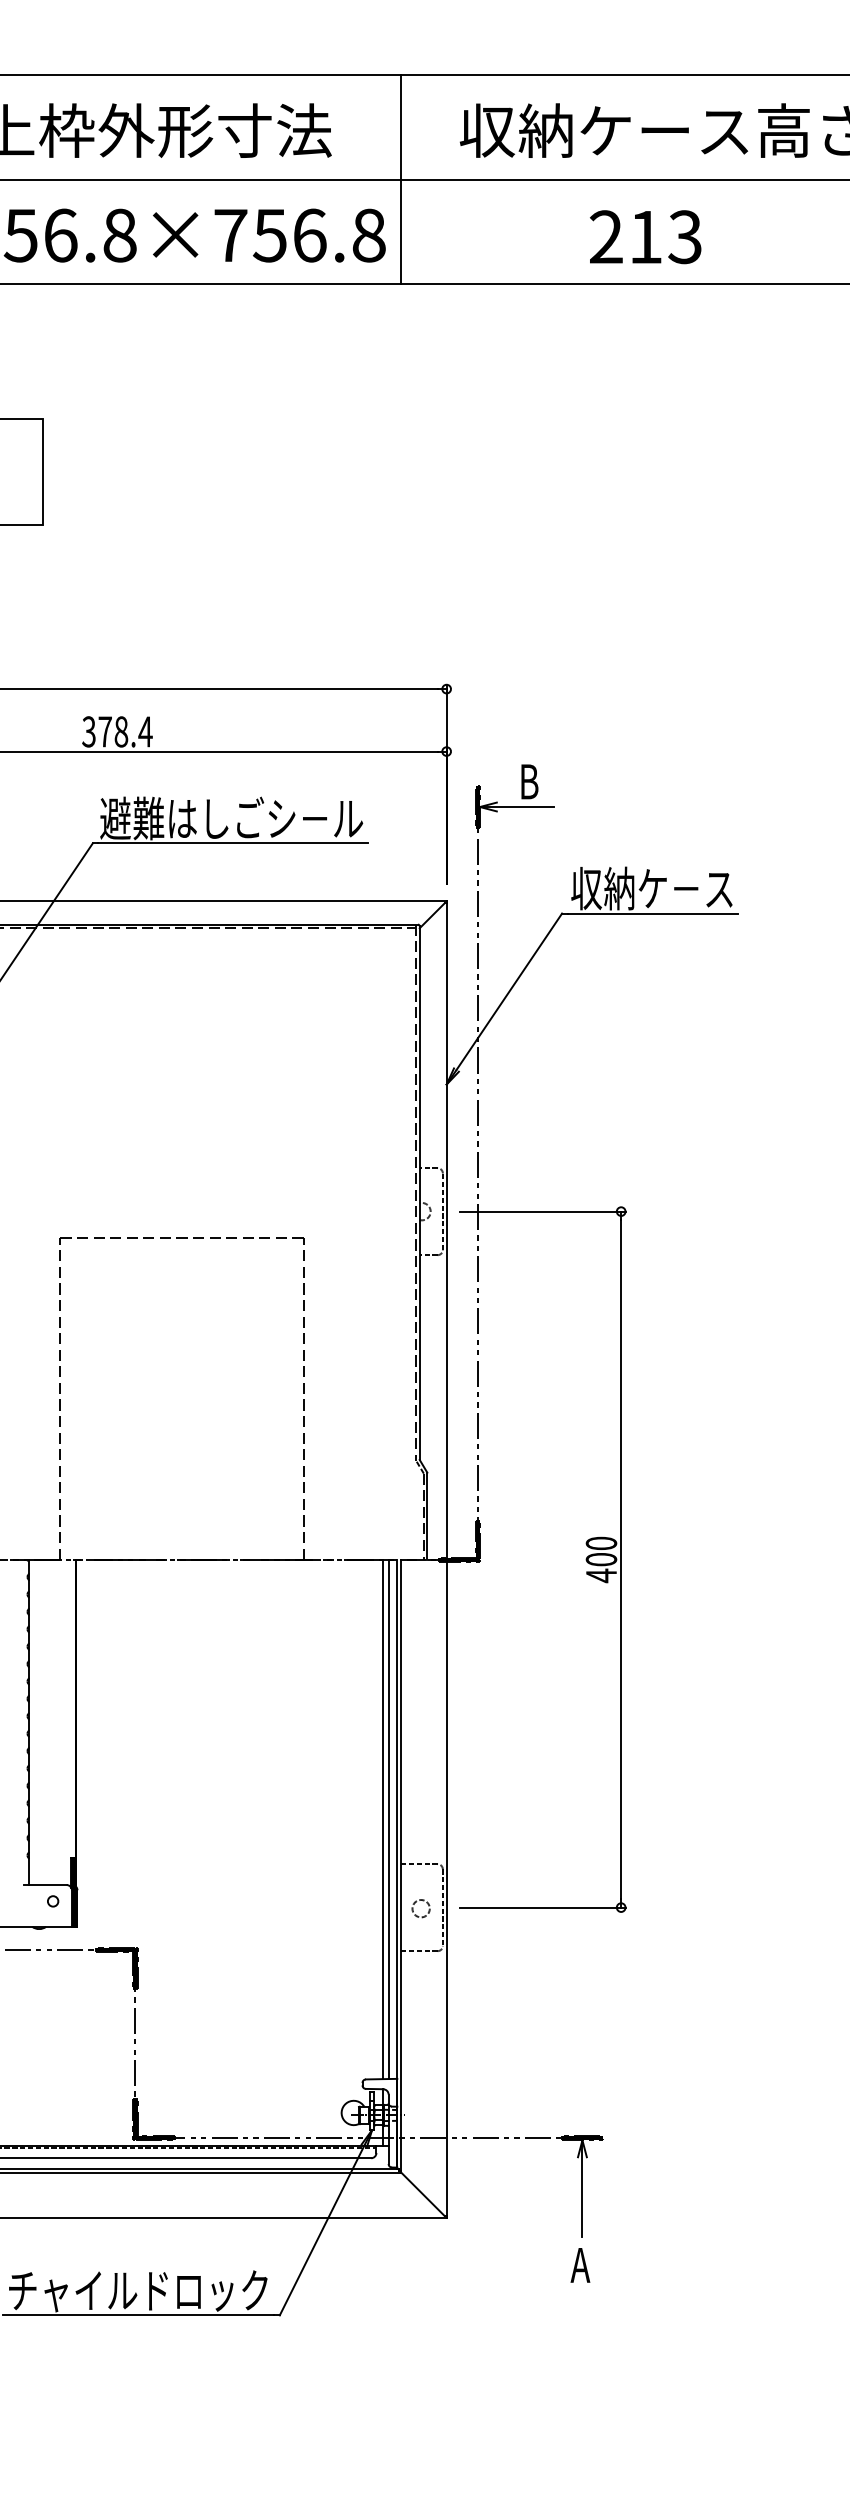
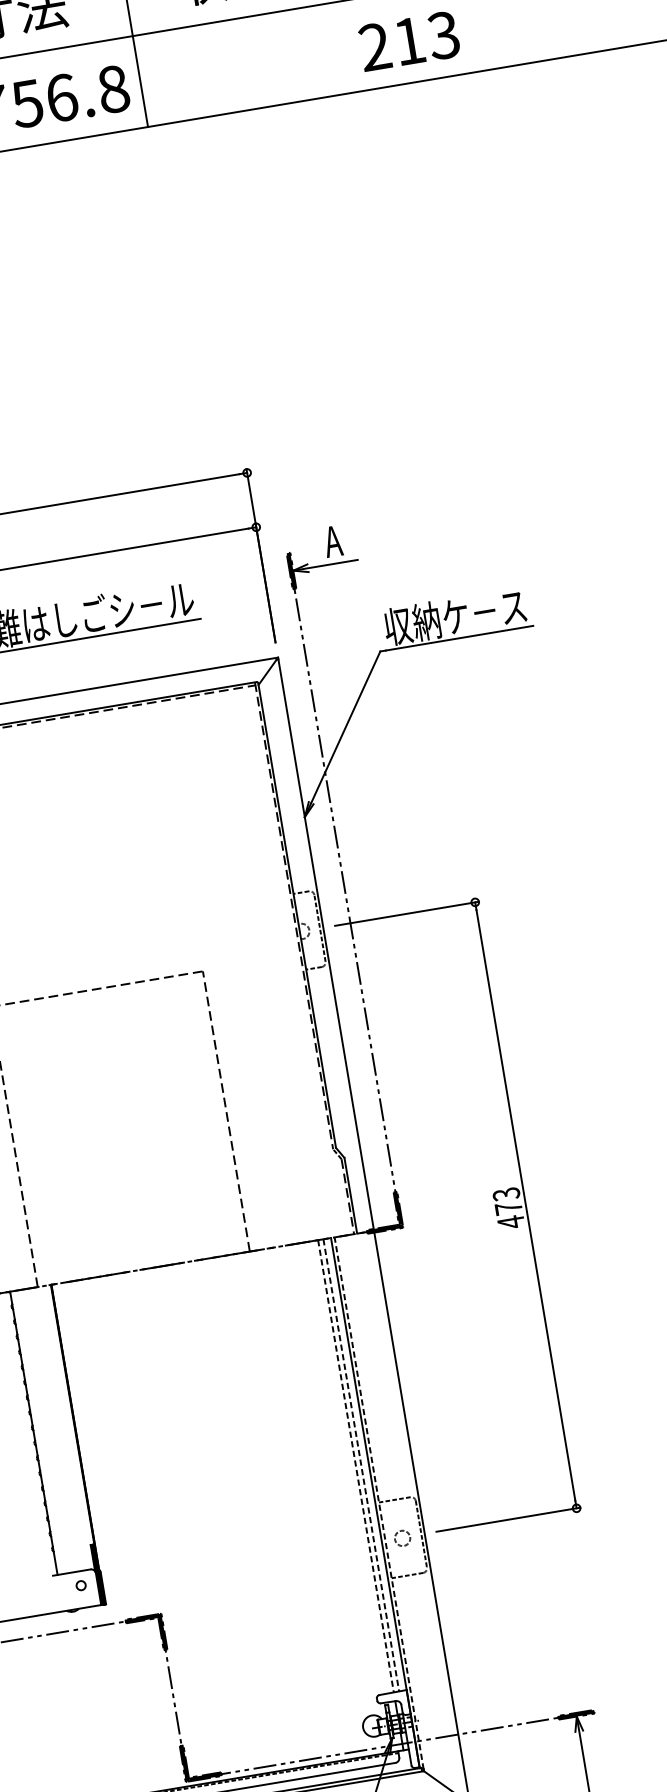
text: (645, 237) -> (409, 41), moved
text: (529, 781) -> (332, 541), B -> A
text: (601, 1551) -> (507, 1201), 400 -> 473
line: (382, 1819) -> (355, 1466), solid -> dashed
line: (388, 1819) -> (361, 1465), solid -> dashed
line: (401, 1865) -> (379, 1503), solid -> dashed

